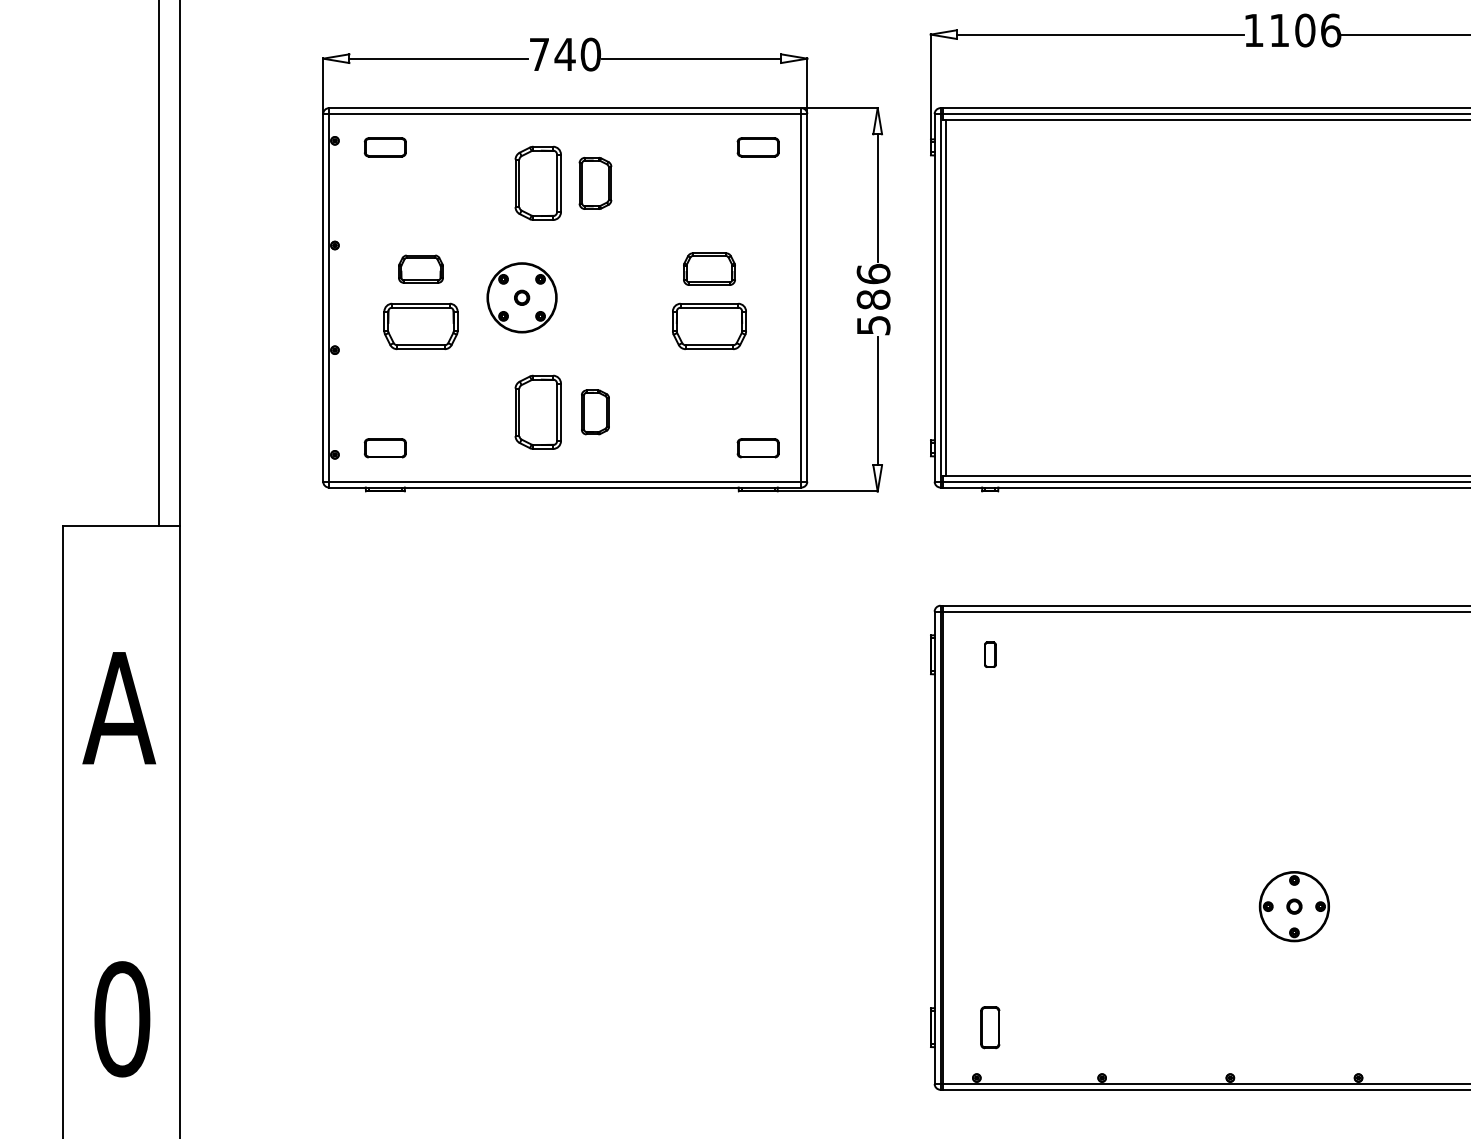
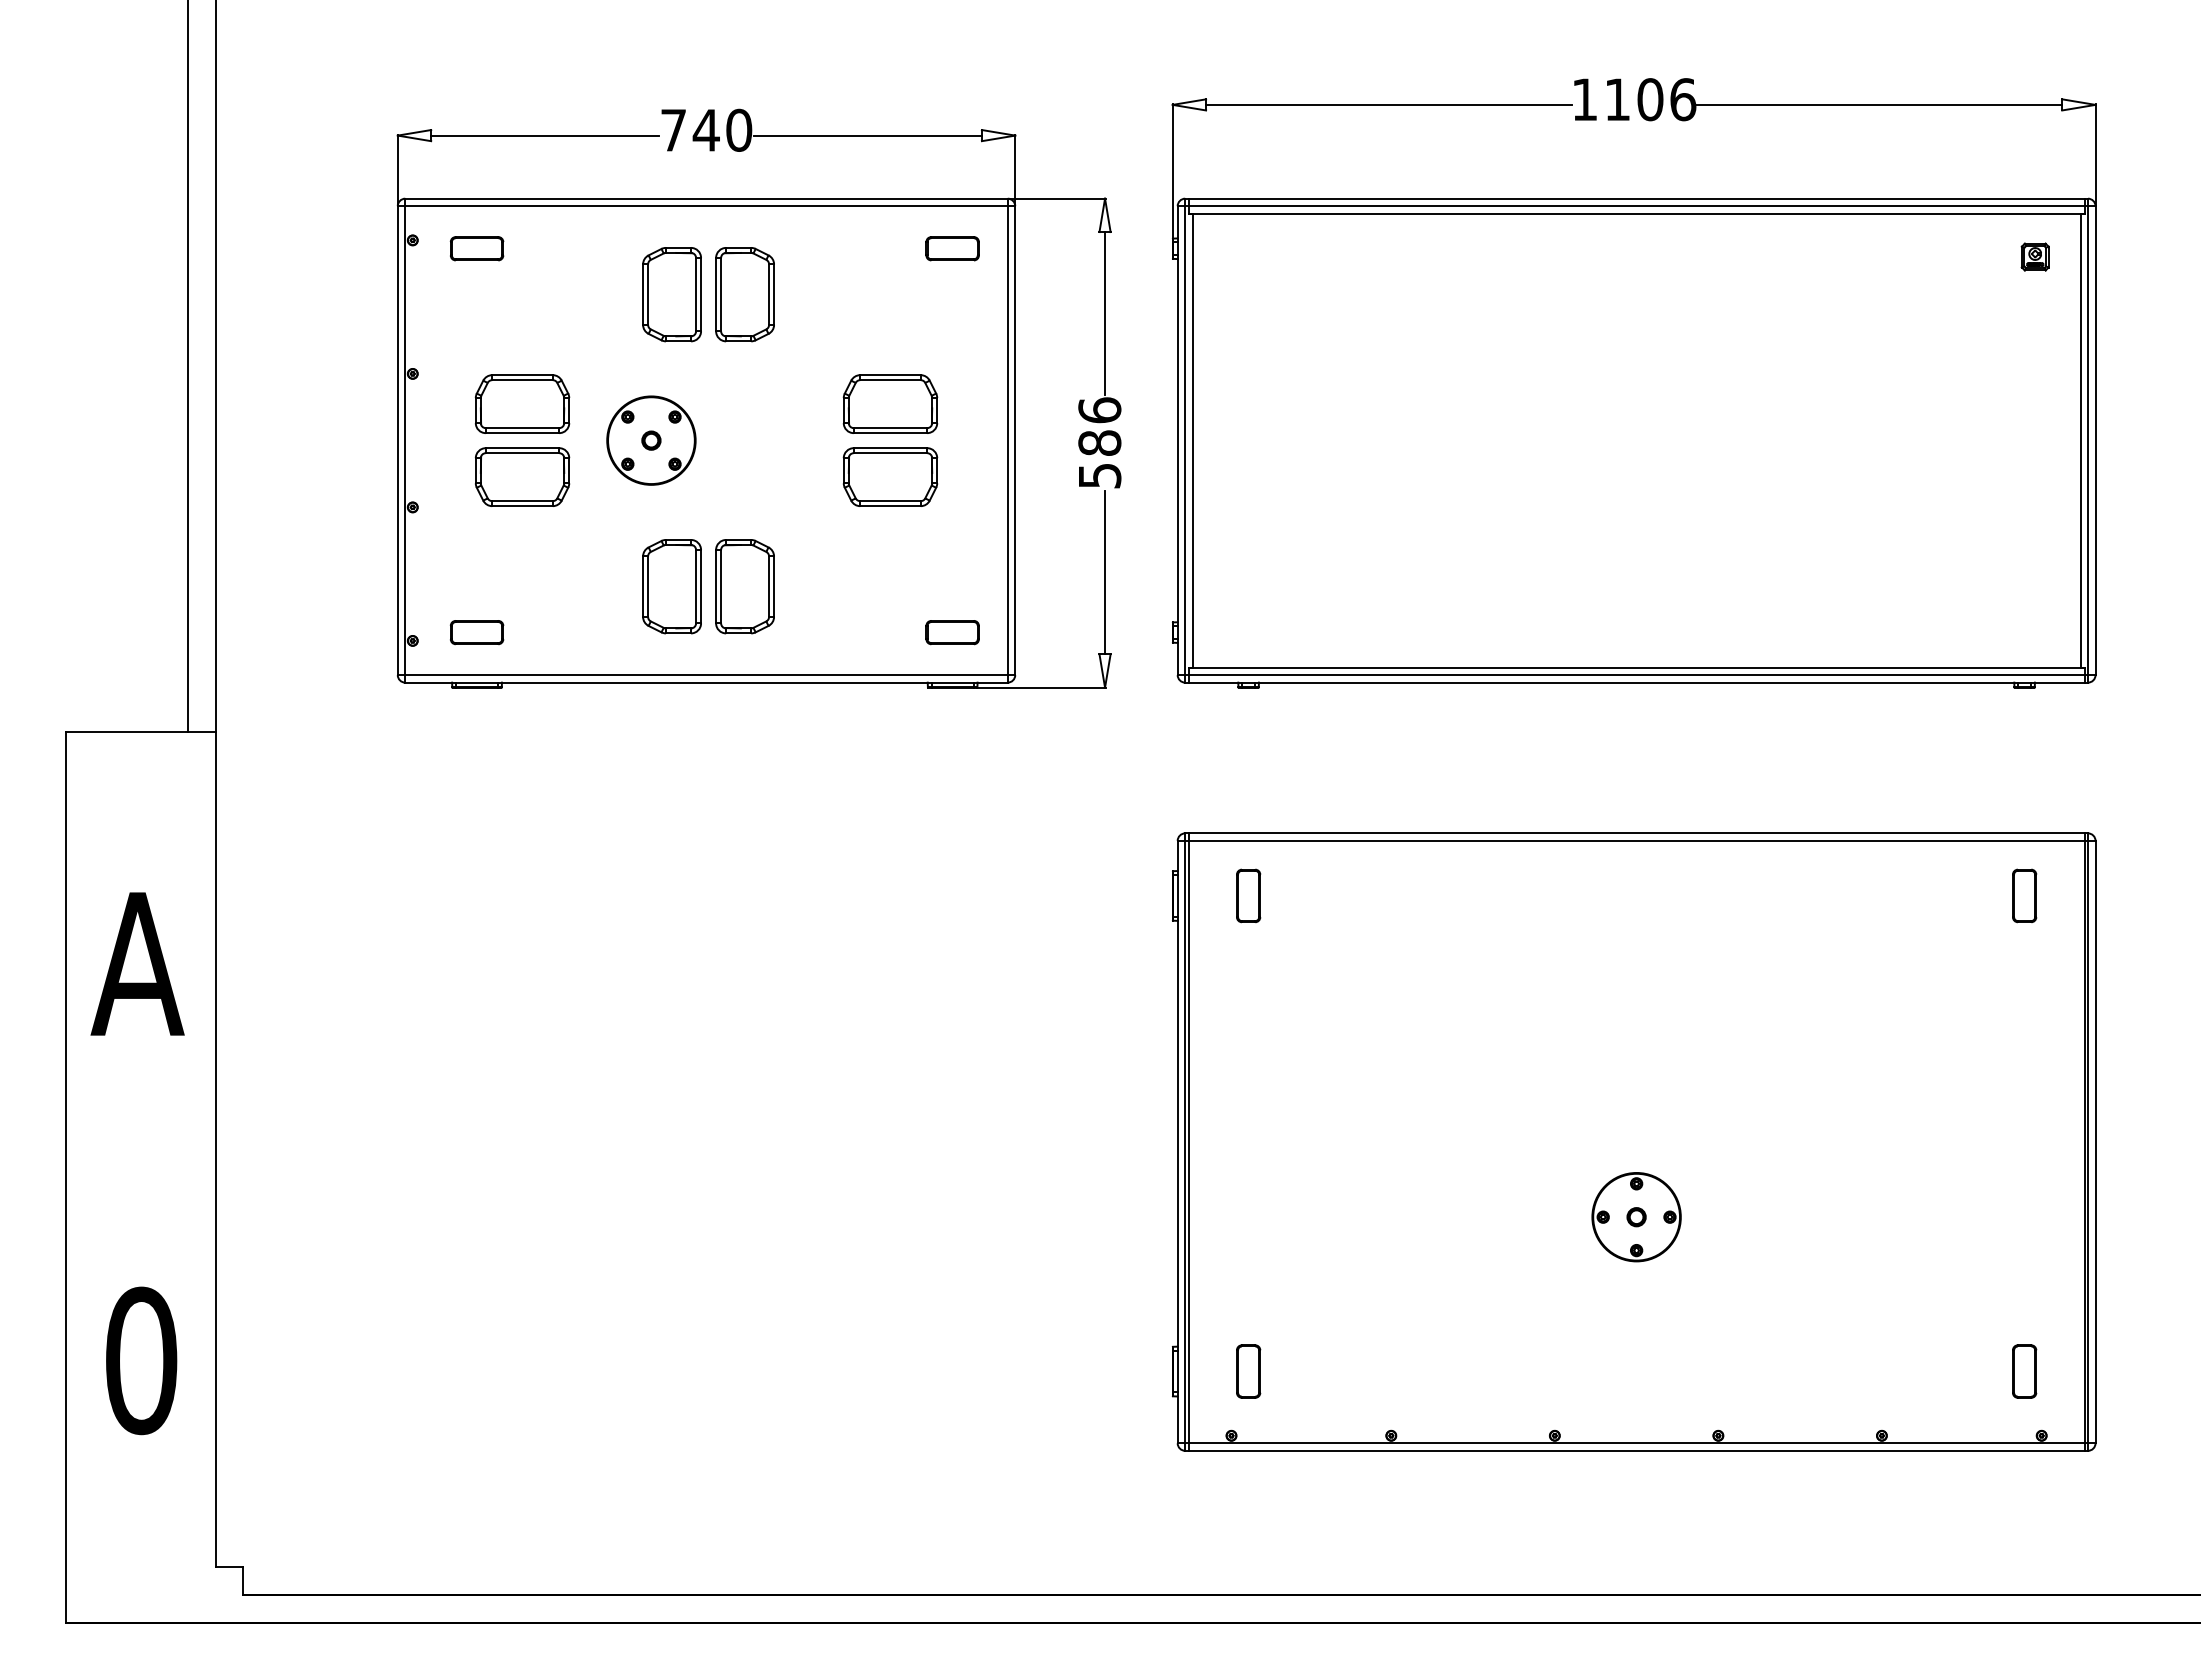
part: (595, 183) -> (744, 294), size x1.43
part: (420, 268) -> (522, 403), size x1.67
part: (709, 268) -> (890, 403), size x1.43
part: (595, 412) -> (744, 586), size x1.67
part: (990, 654) -> (1248, 895), size x1.67

